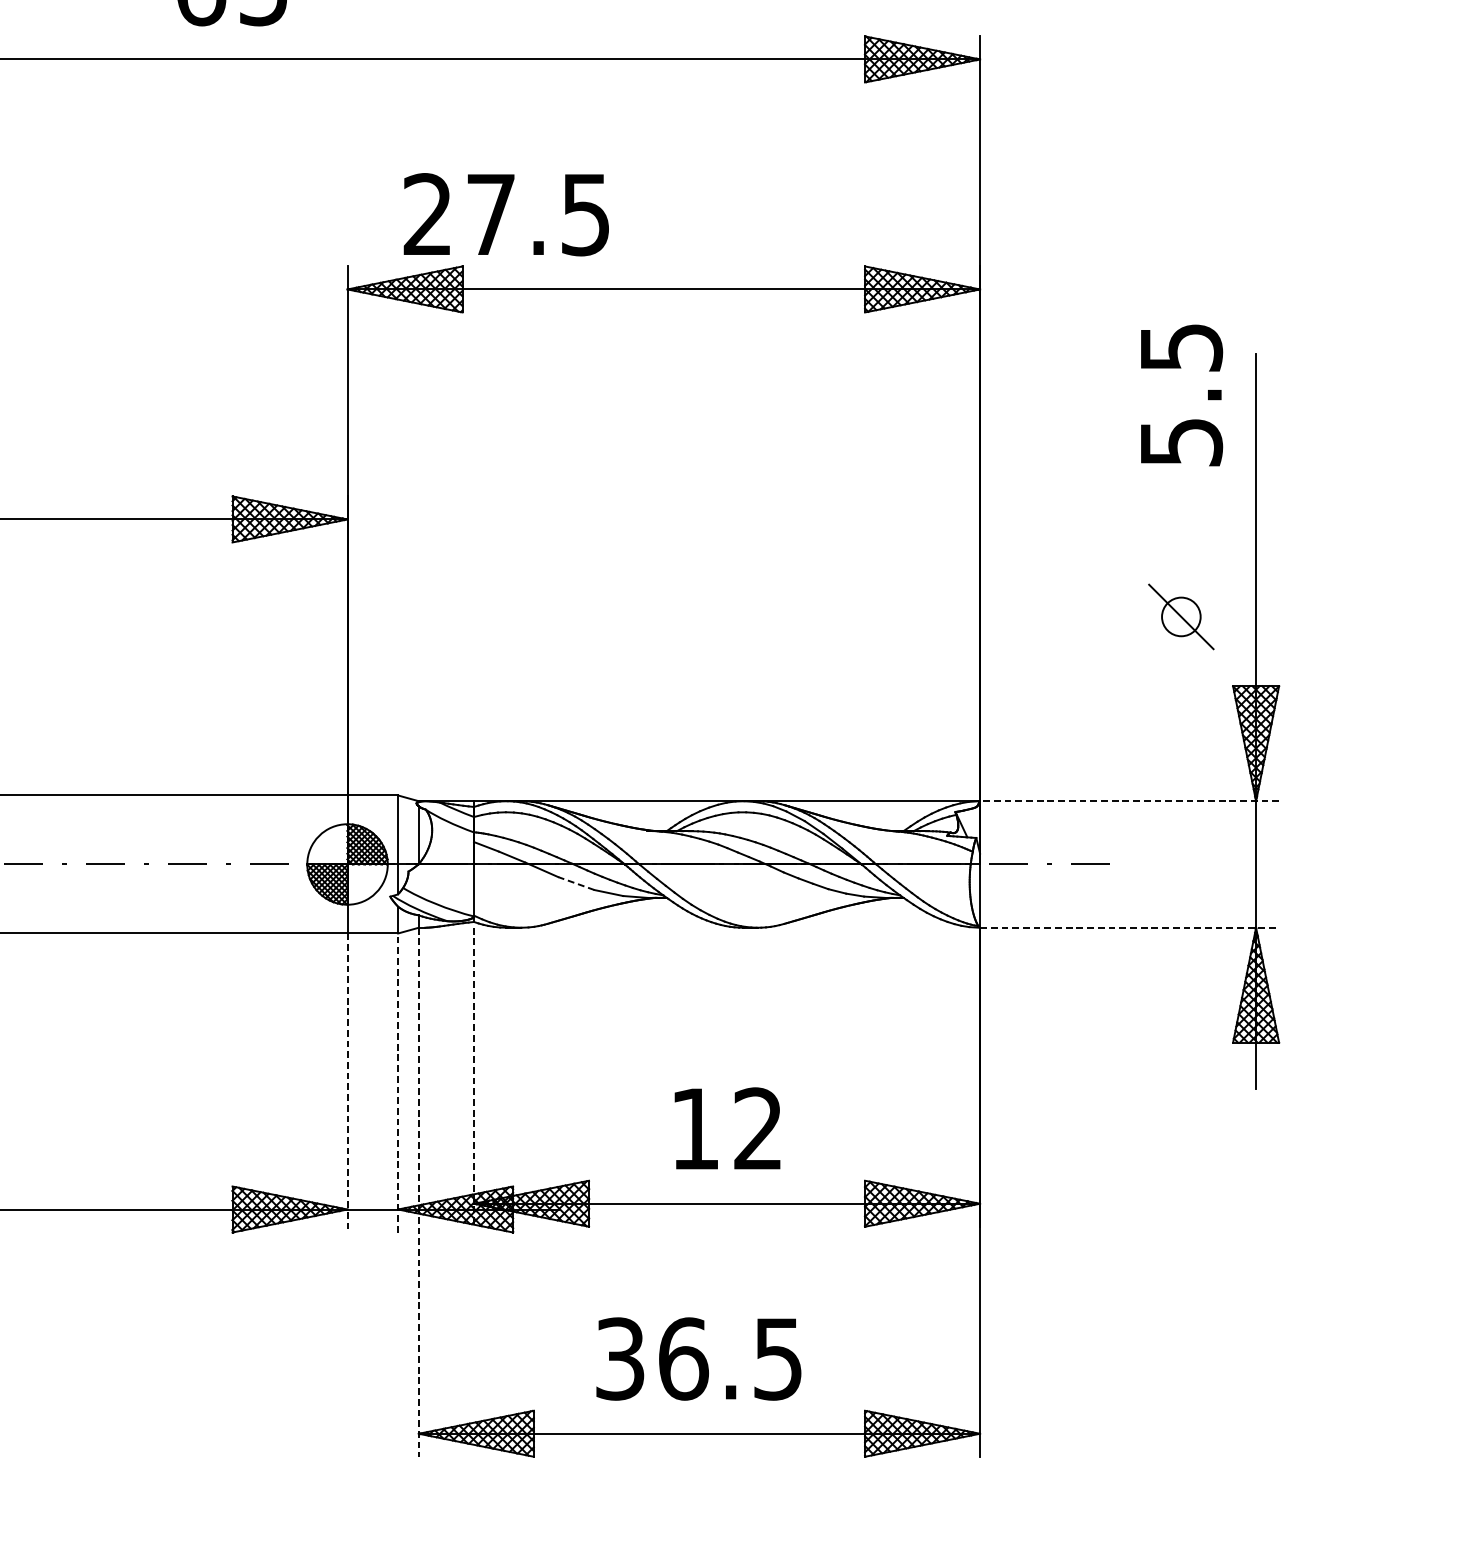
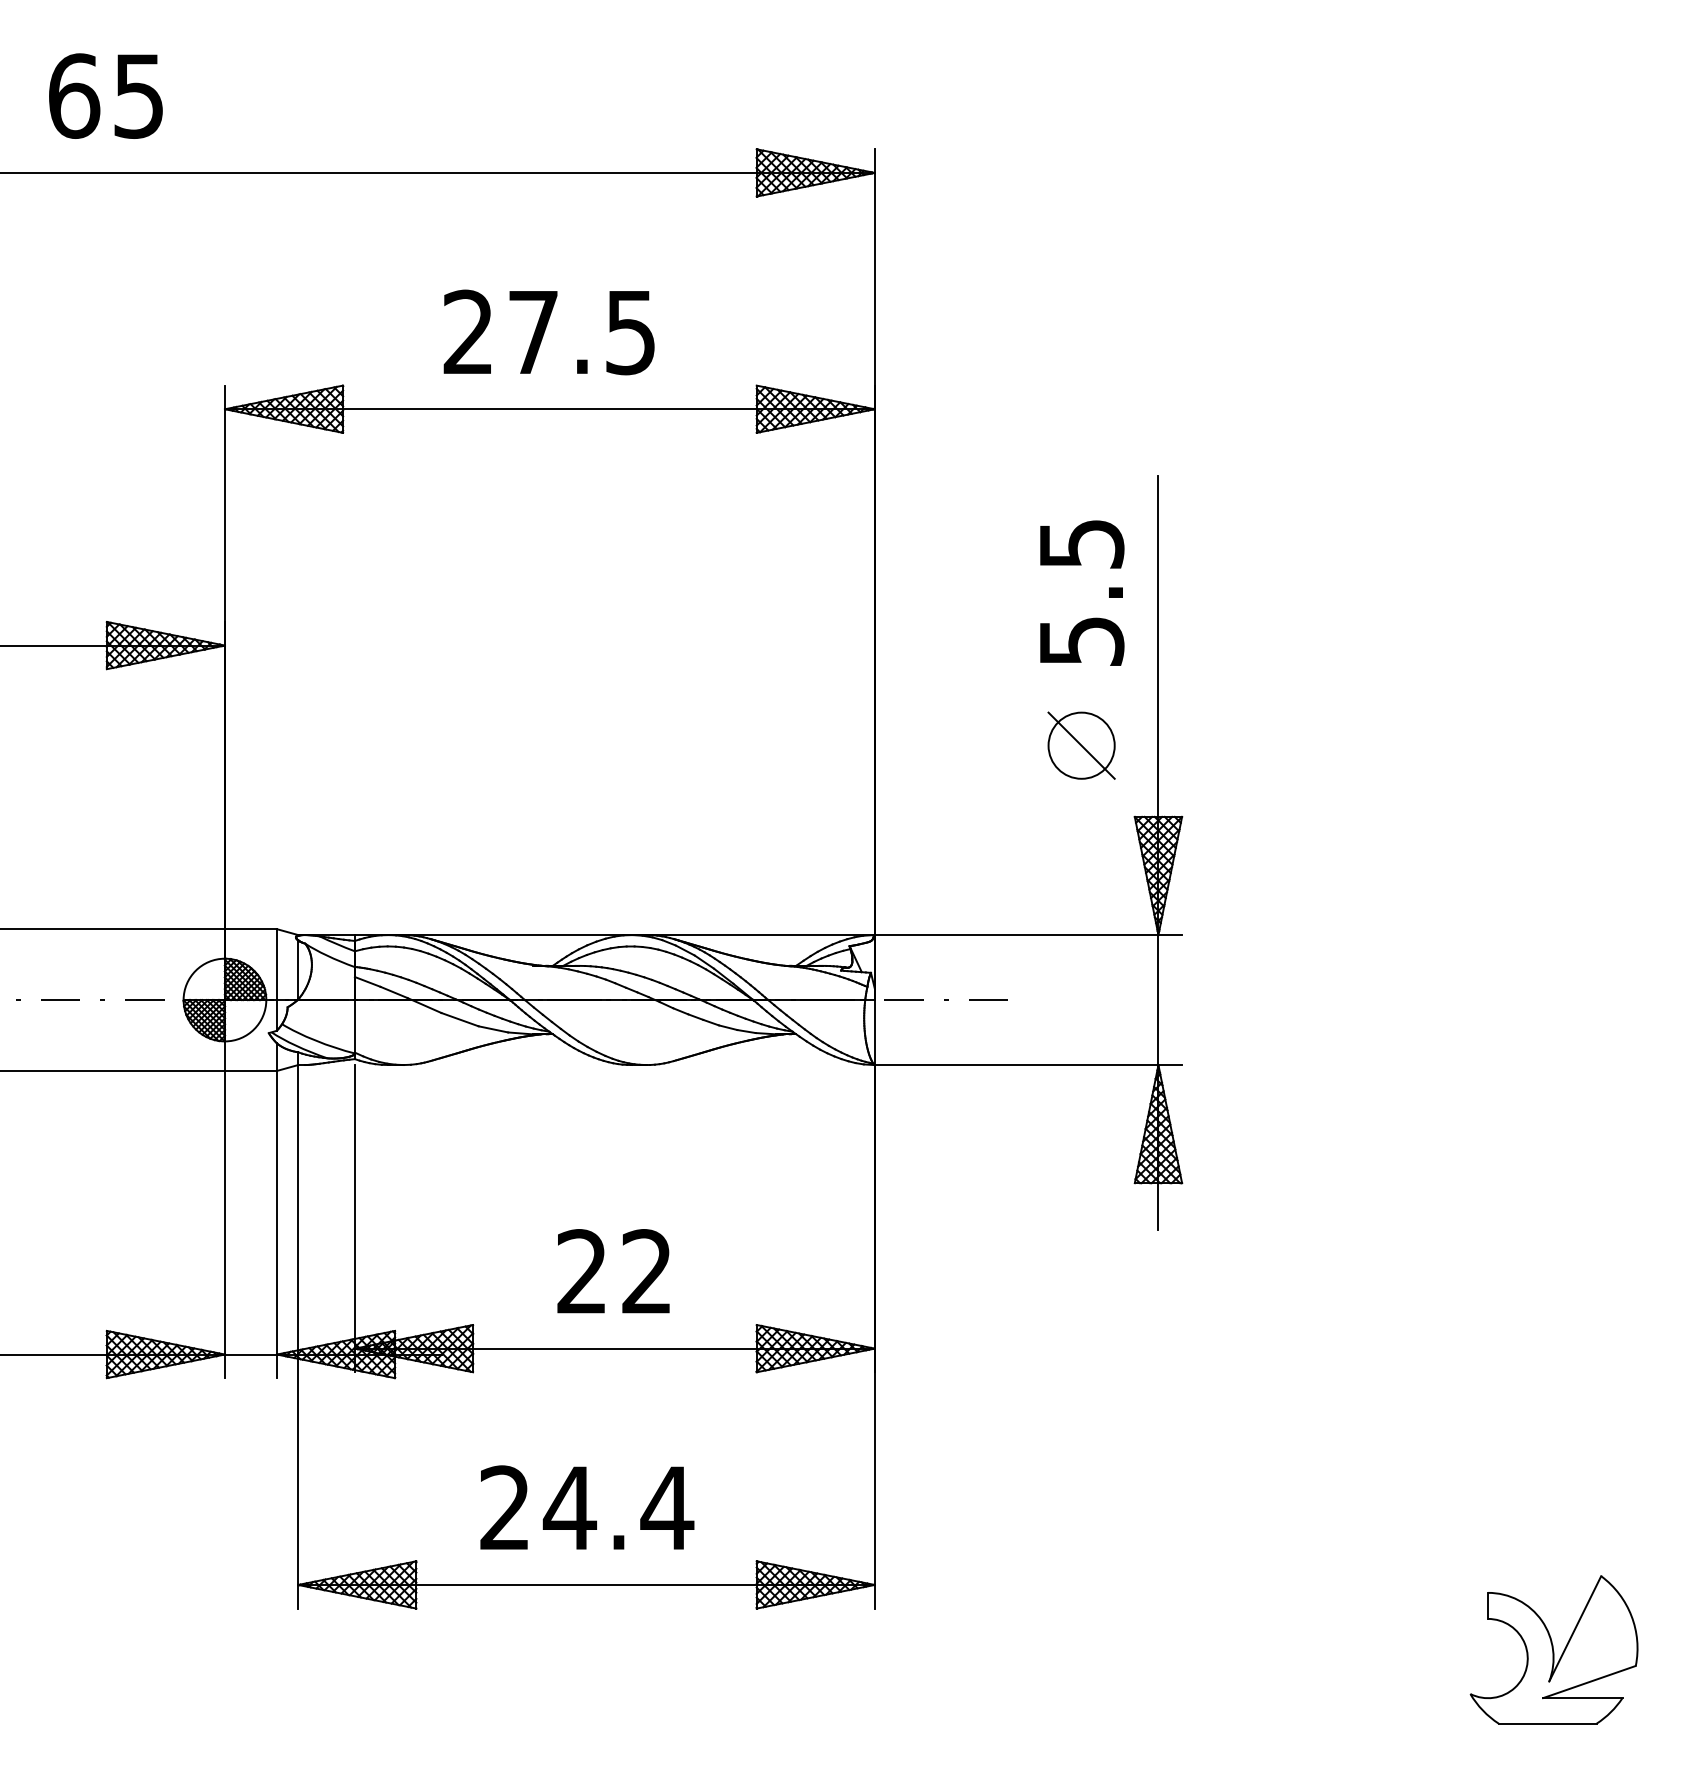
text: (505, 214) -> (548, 332), moved
text: (1182, 394) -> (1082, 592), moved
circle: (1181, 616) -> (1081, 745), size x1.67
line: (1129, 801) -> (1028, 935), dashed -> solid
line: (576, 883) -> (460, 1019), dashed -> solid
line: (1129, 928) -> (1028, 1065), dashed -> solid
line: (473, 1077) -> (354, 1218), dashed -> solid
line: (347, 1082) -> (224, 1224), dashed -> solid
line: (397, 1082) -> (276, 1224), dashed -> solid
text: (694, 1128) -> (581, 1271), 12 -> 22
line: (419, 1191) -> (298, 1336), dashed -> solid
text: (700, 1359) -> (587, 1508), 36.5 -> 24.4

